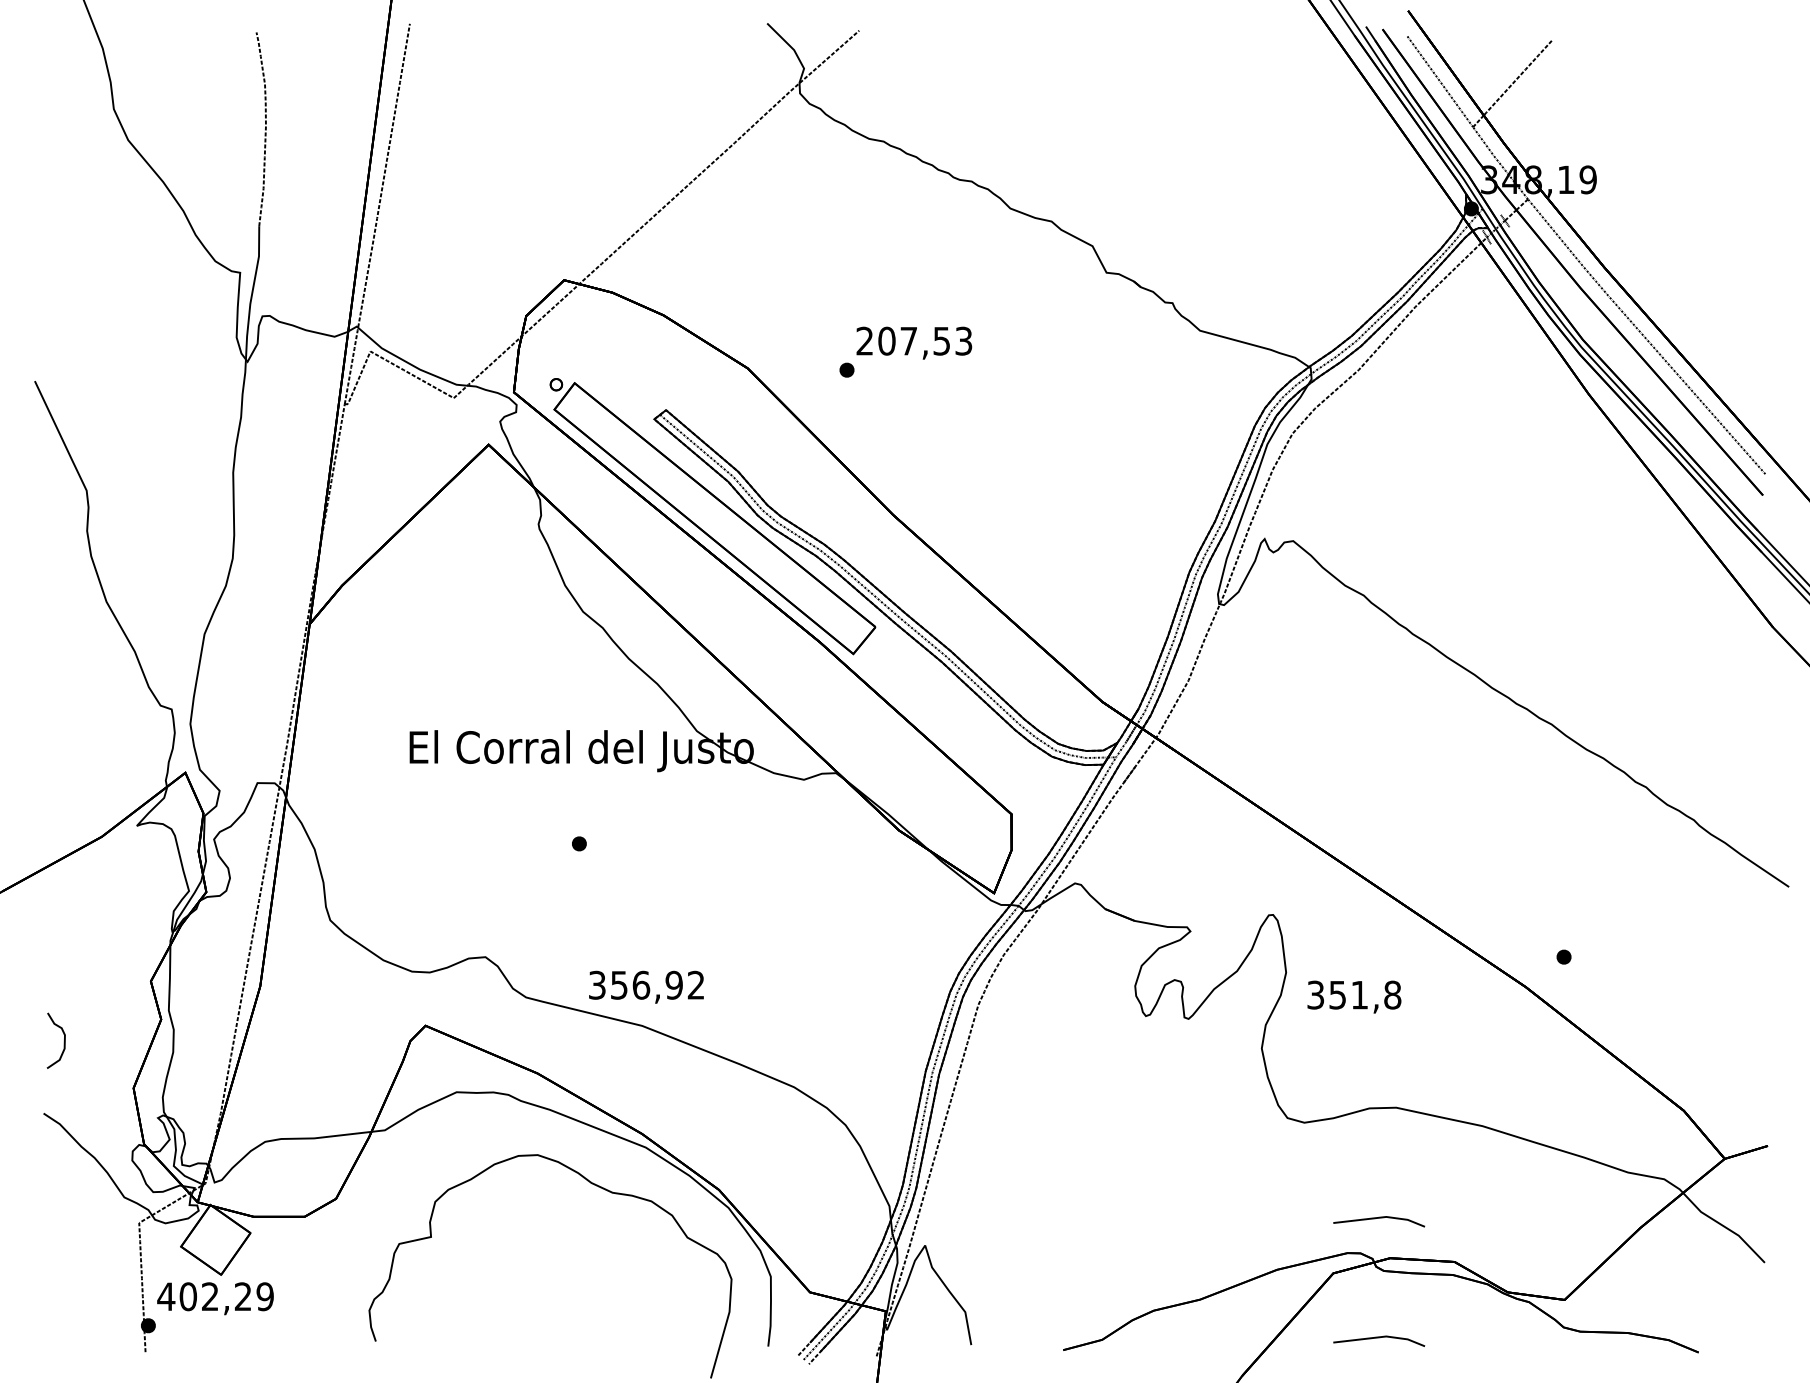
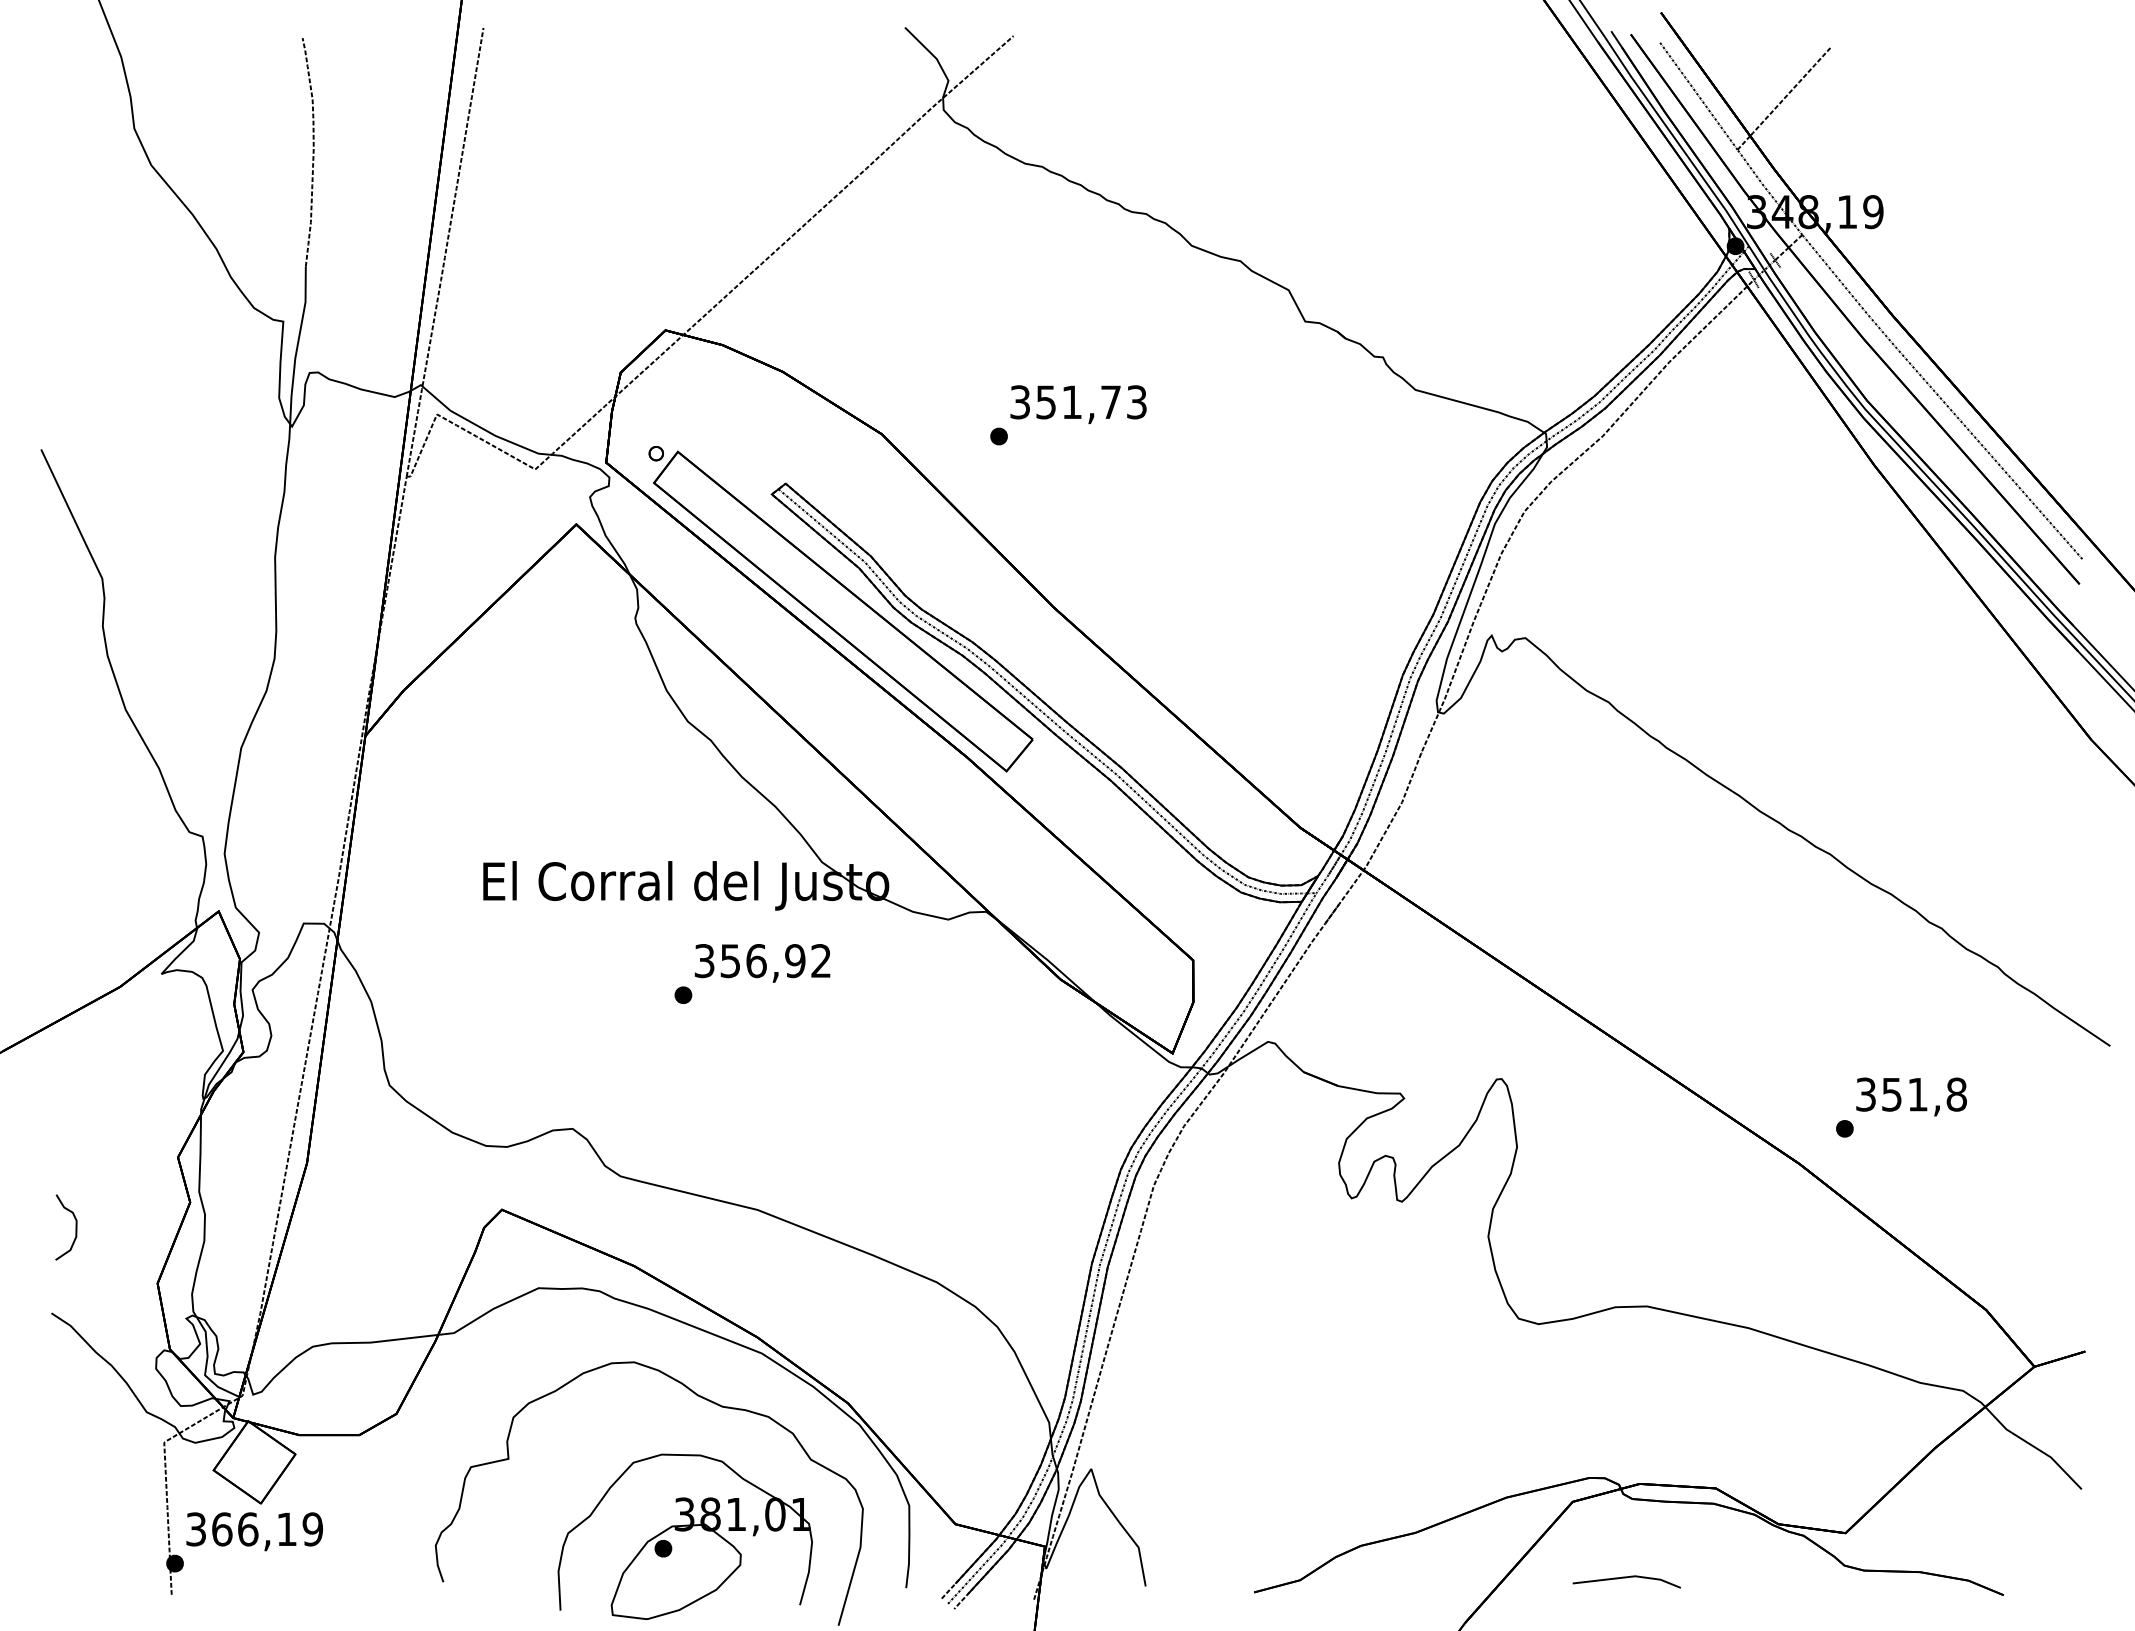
text: (903, 341) -> (1065, 402), 207,53 -> 351,73
text: (646, 987) -> (762, 963), moved
text: (1354, 996) -> (1911, 1096), moved
part: (1378, 1221) -> (1626, 1440), removed
text: (203, 1296) -> (240, 1529), 402,29 -> 366,19
part: (580, 1302) -> (684, 1536), added

